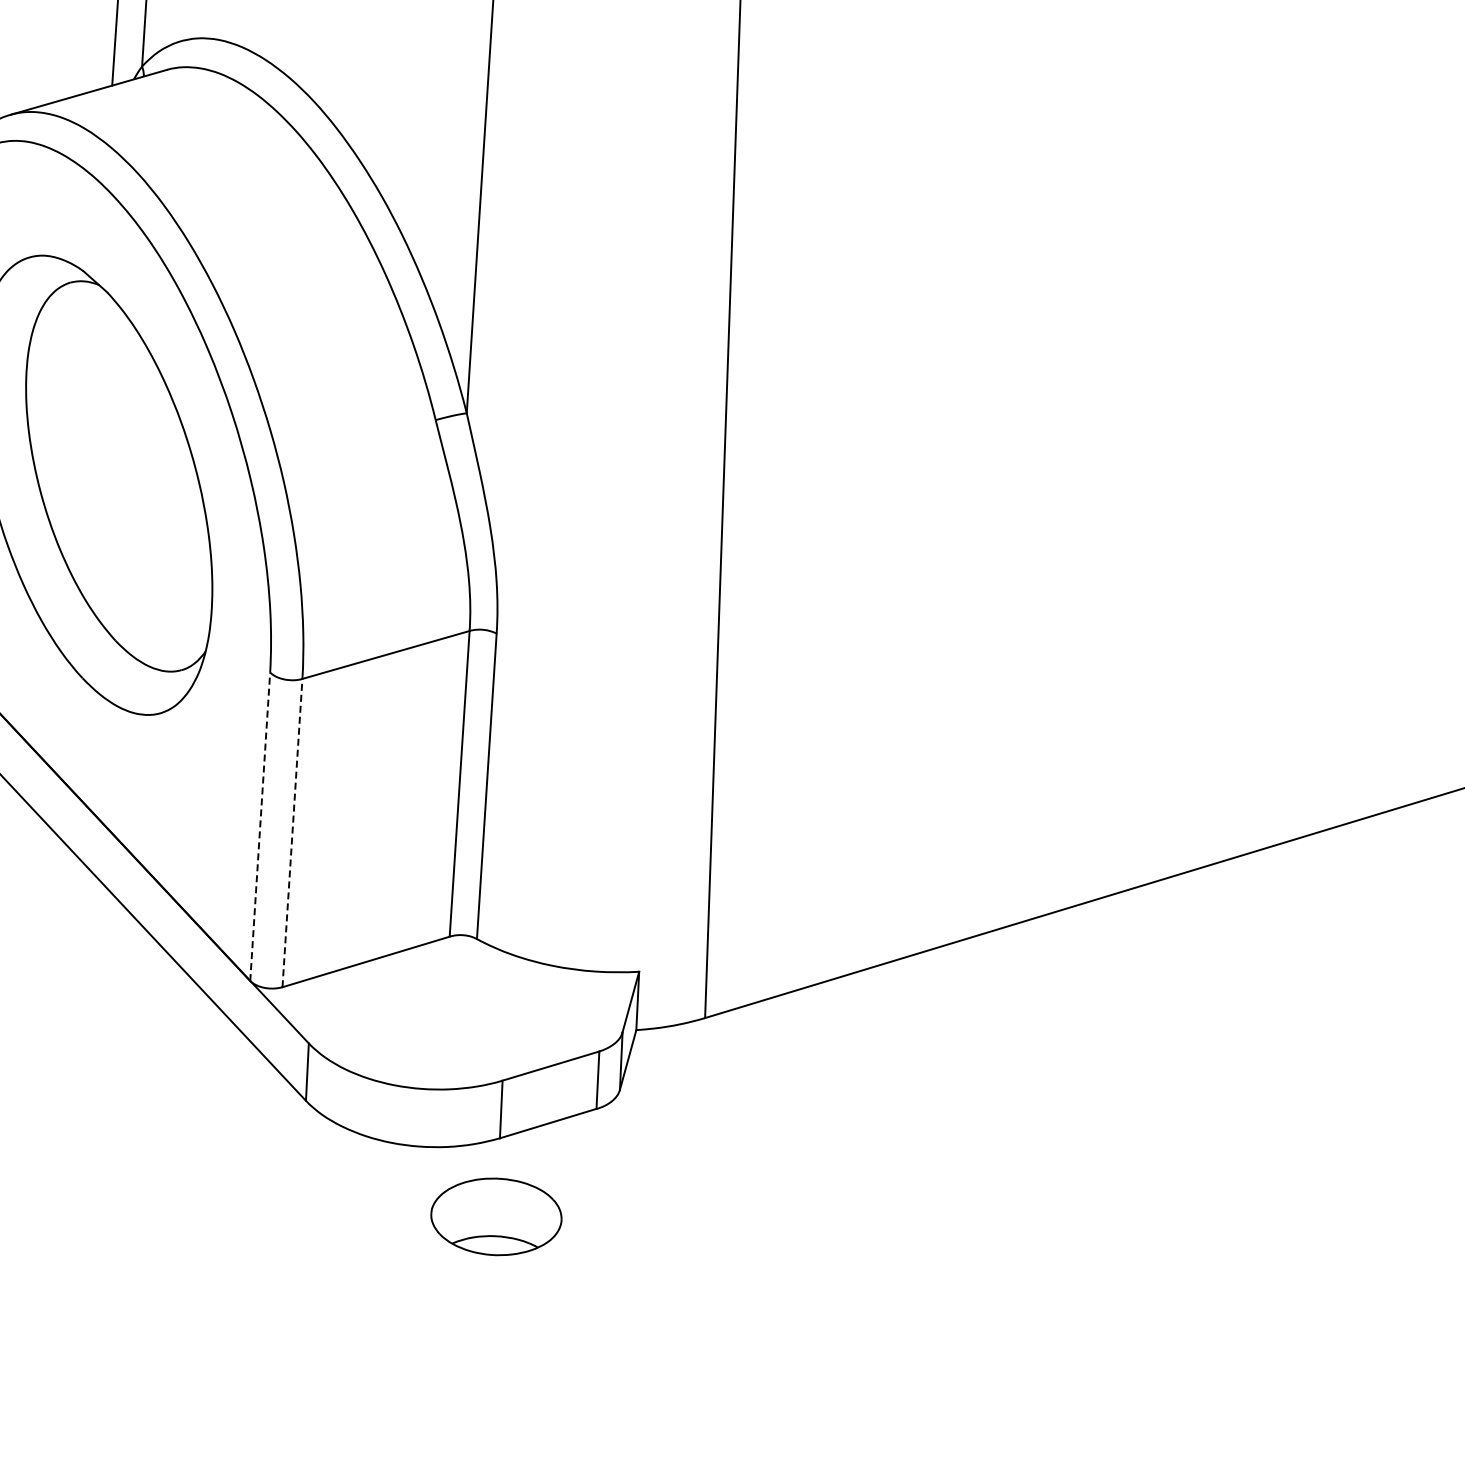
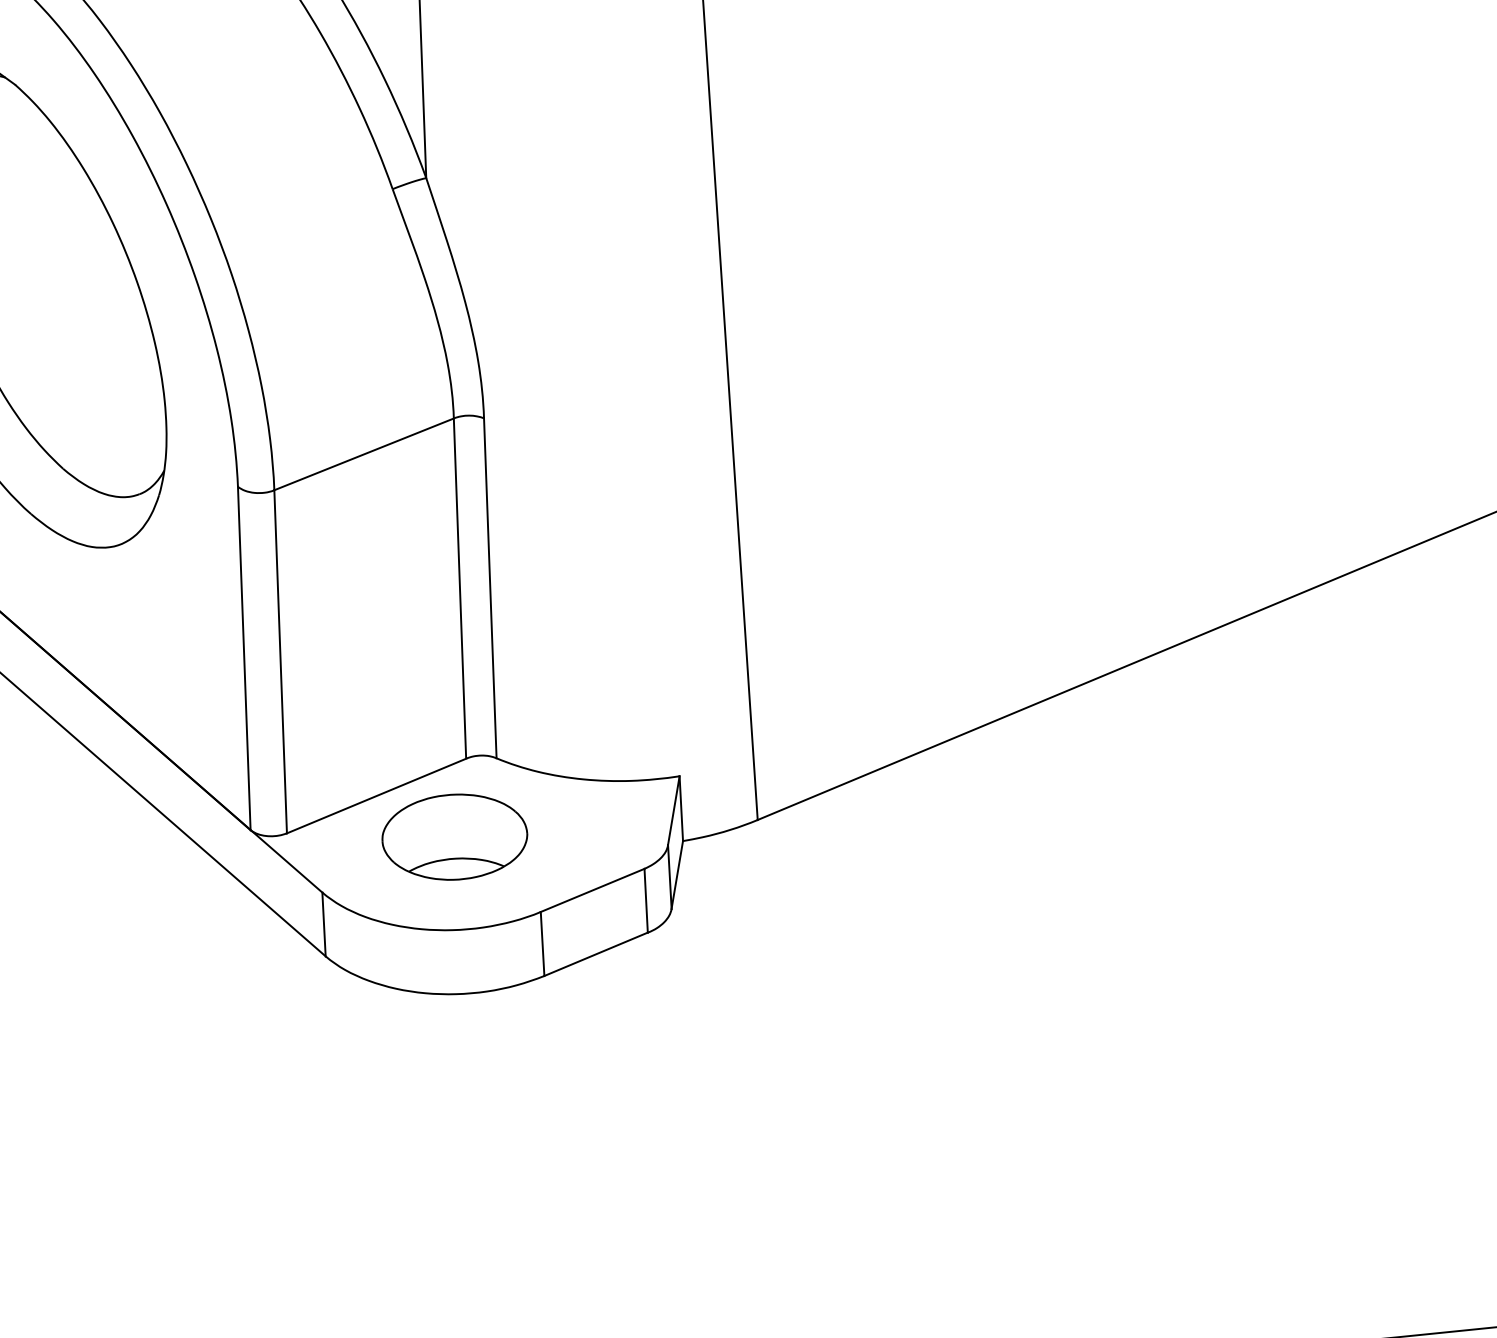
line: (260, 826) -> (244, 658), dashed -> solid
line: (292, 832) -> (280, 661), dashed -> solid
part: (496, 1216) -> (454, 836), moved

